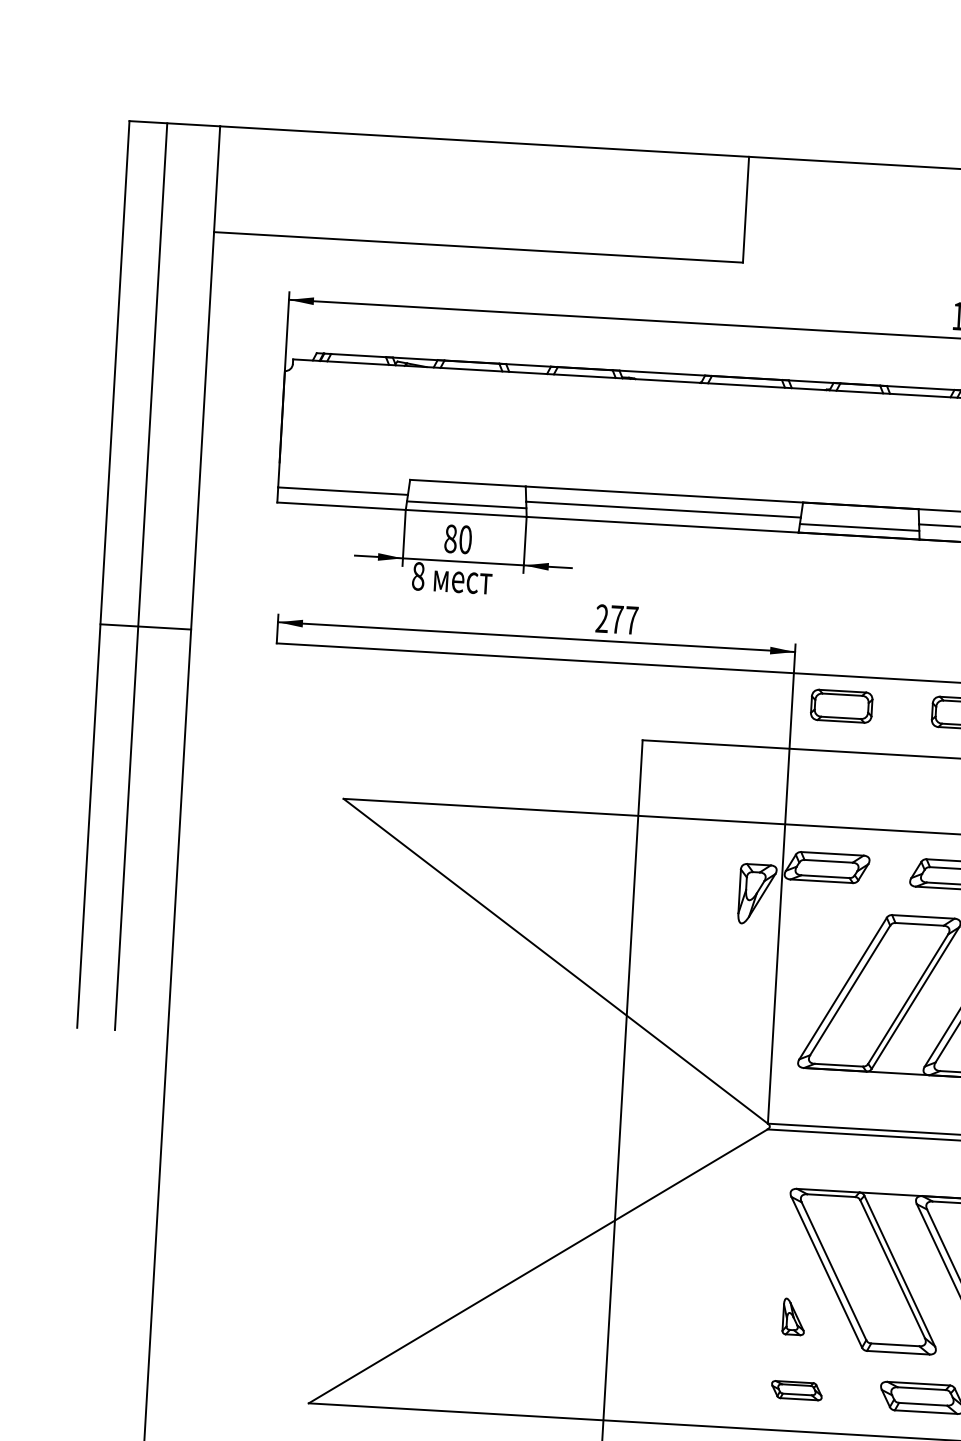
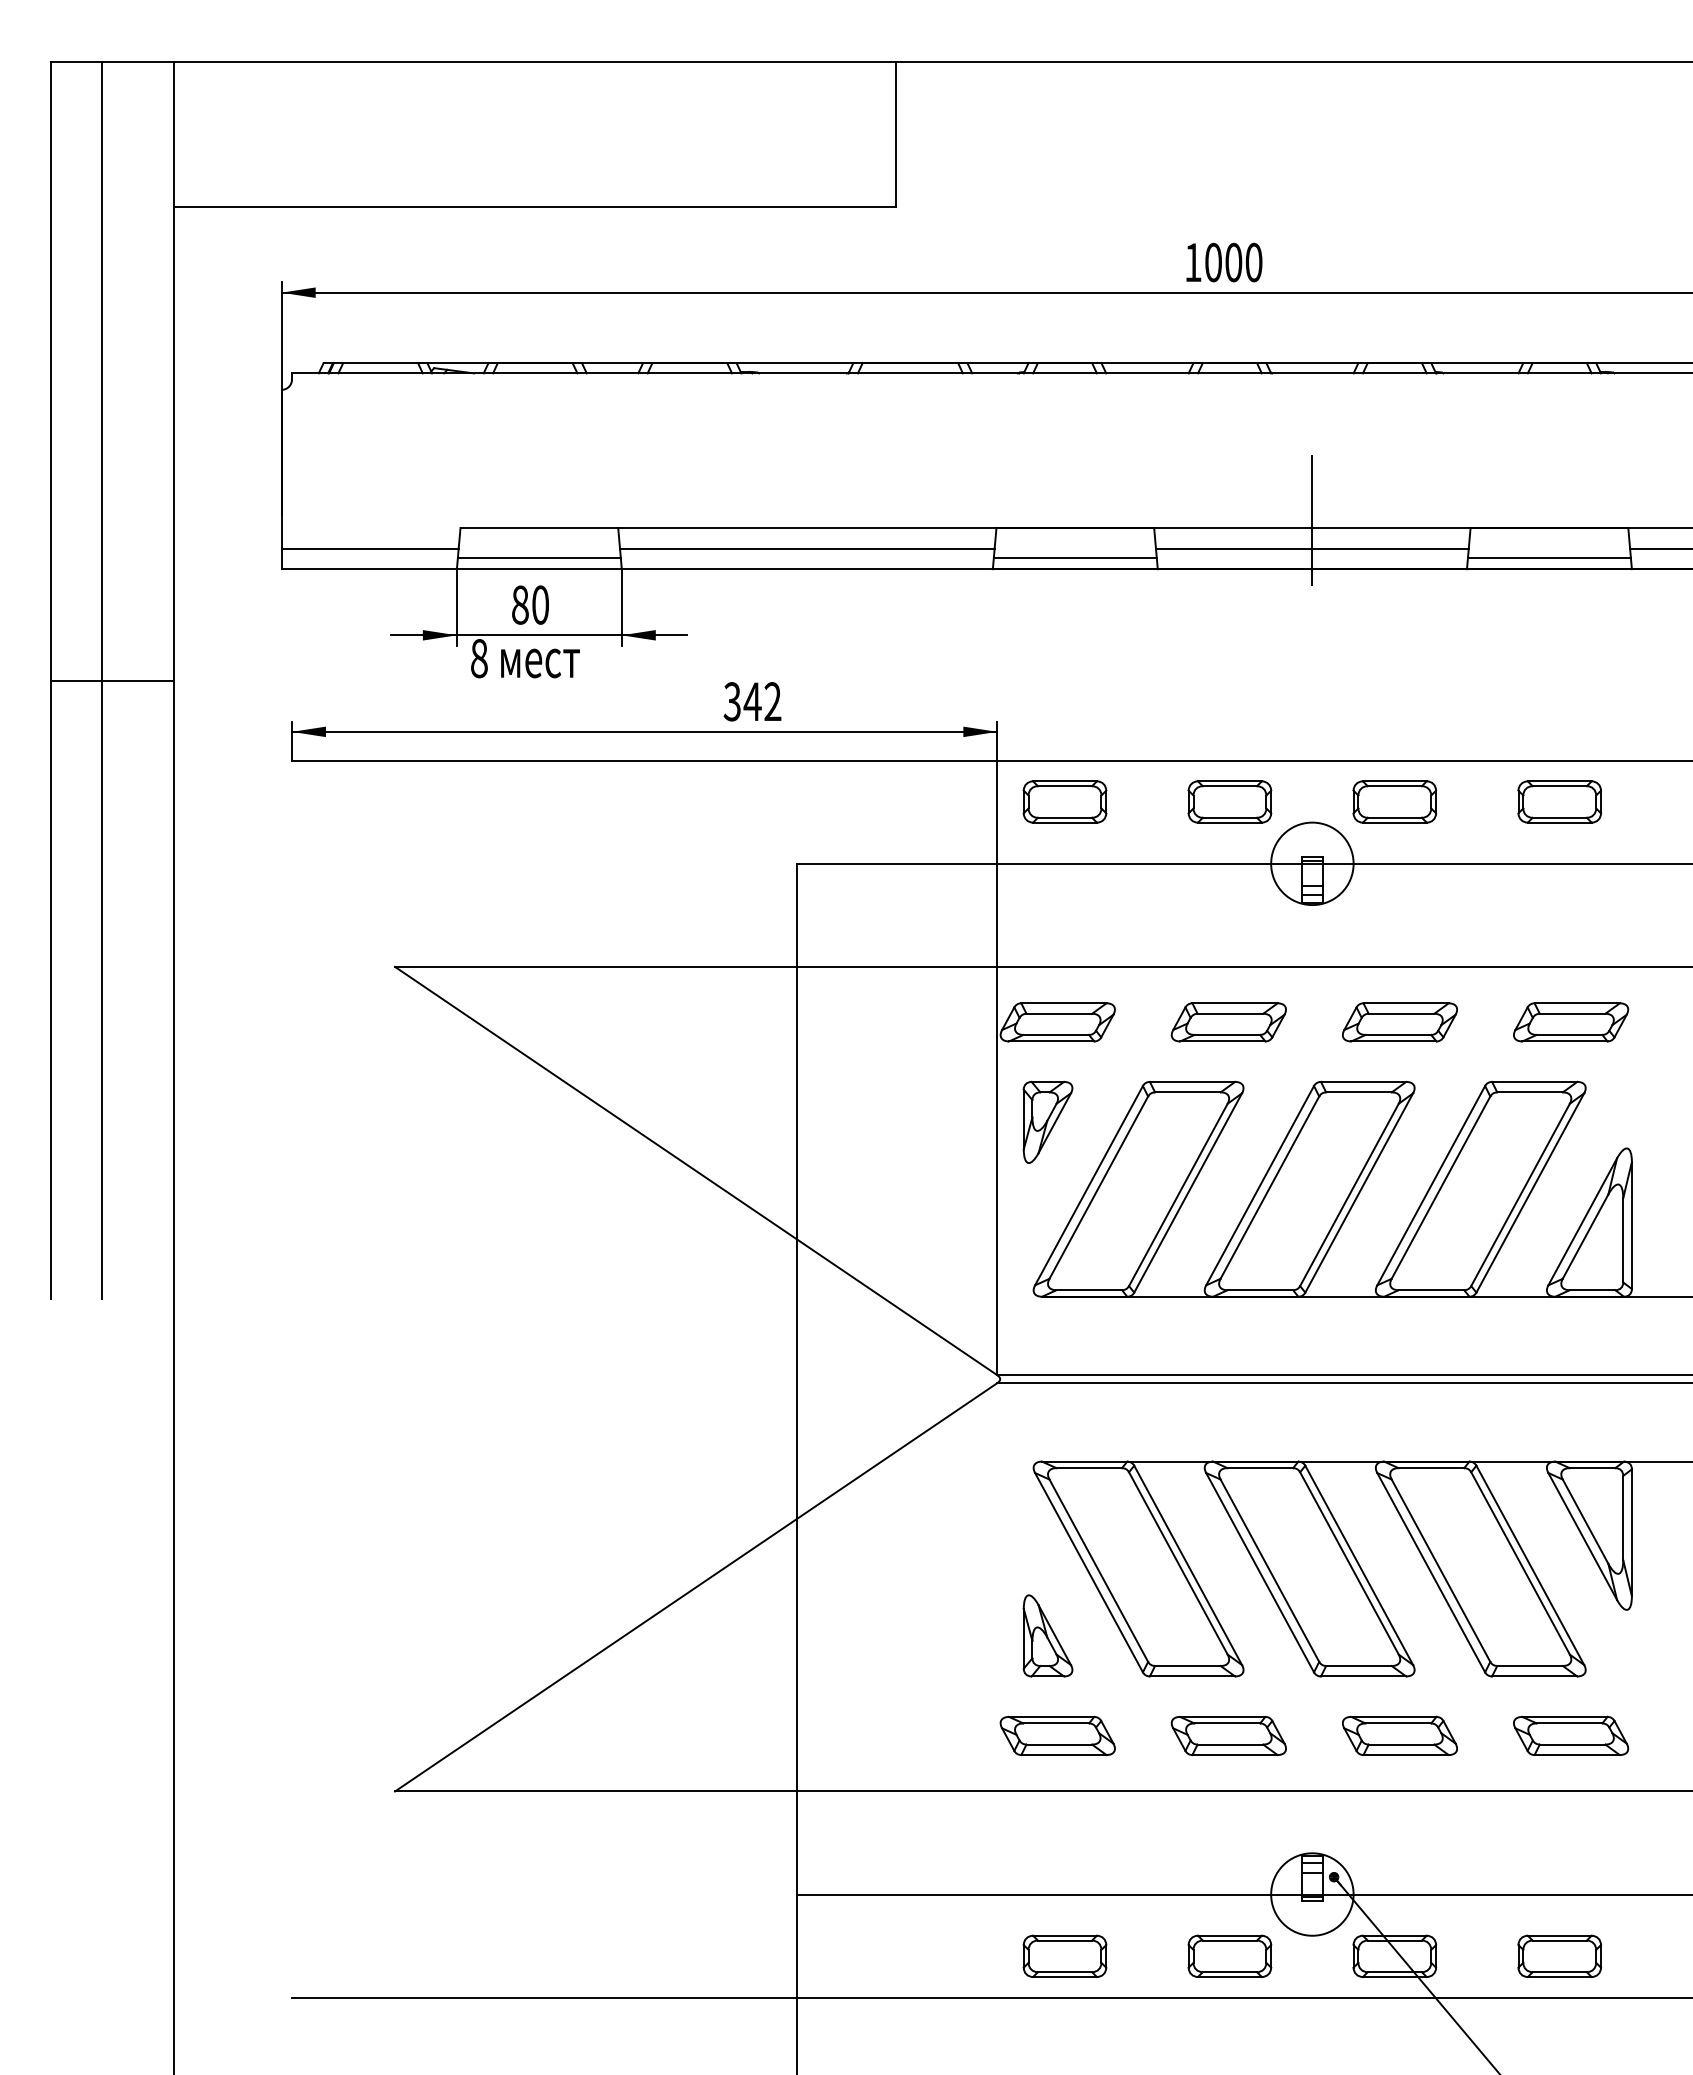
text: (616, 619) -> (752, 701), 277 -> 342
line: (145, 626) -> (112, 680), moved
part: (756, 893) -> (1047, 1121), moved
part: (793, 1316) -> (1047, 1635), size x1.67
part: (796, 1390) -> (1057, 1735), size x1.67

